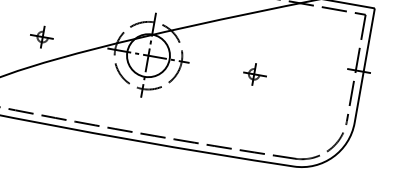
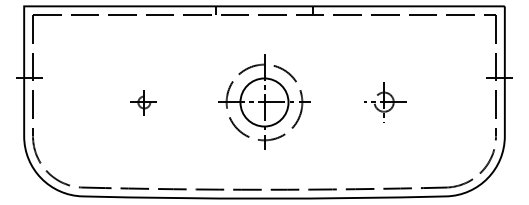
part: (254, 74) -> (385, 102), size x1.6

